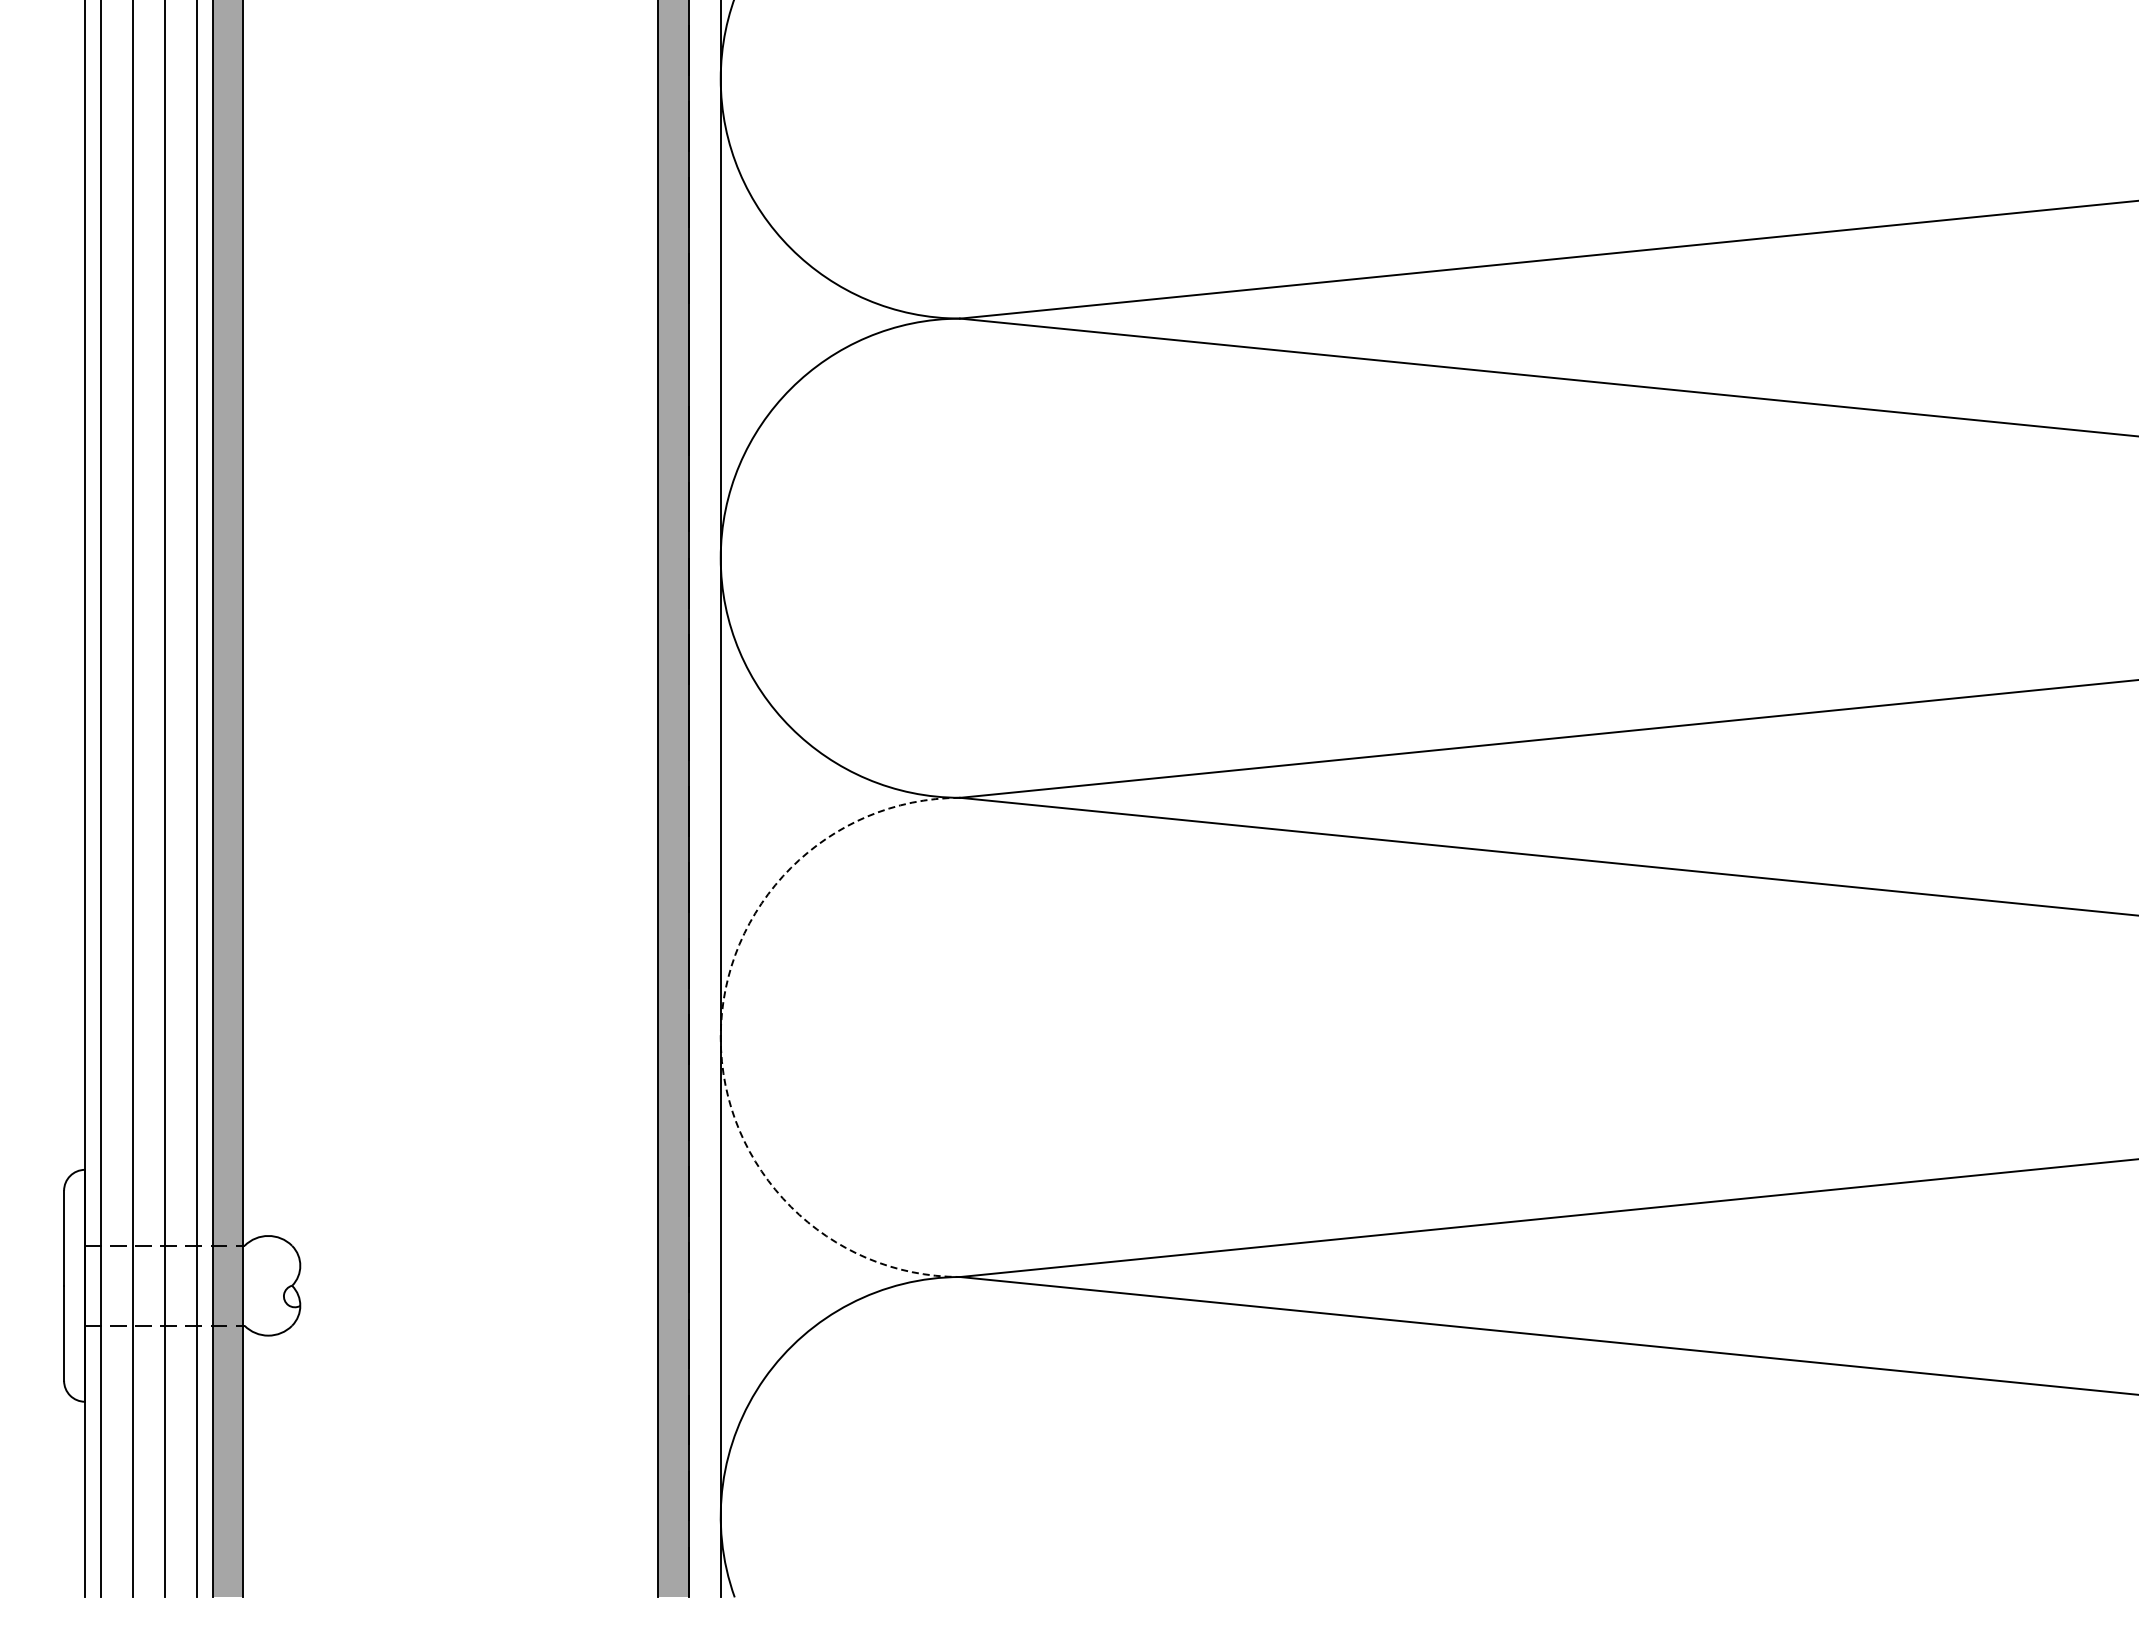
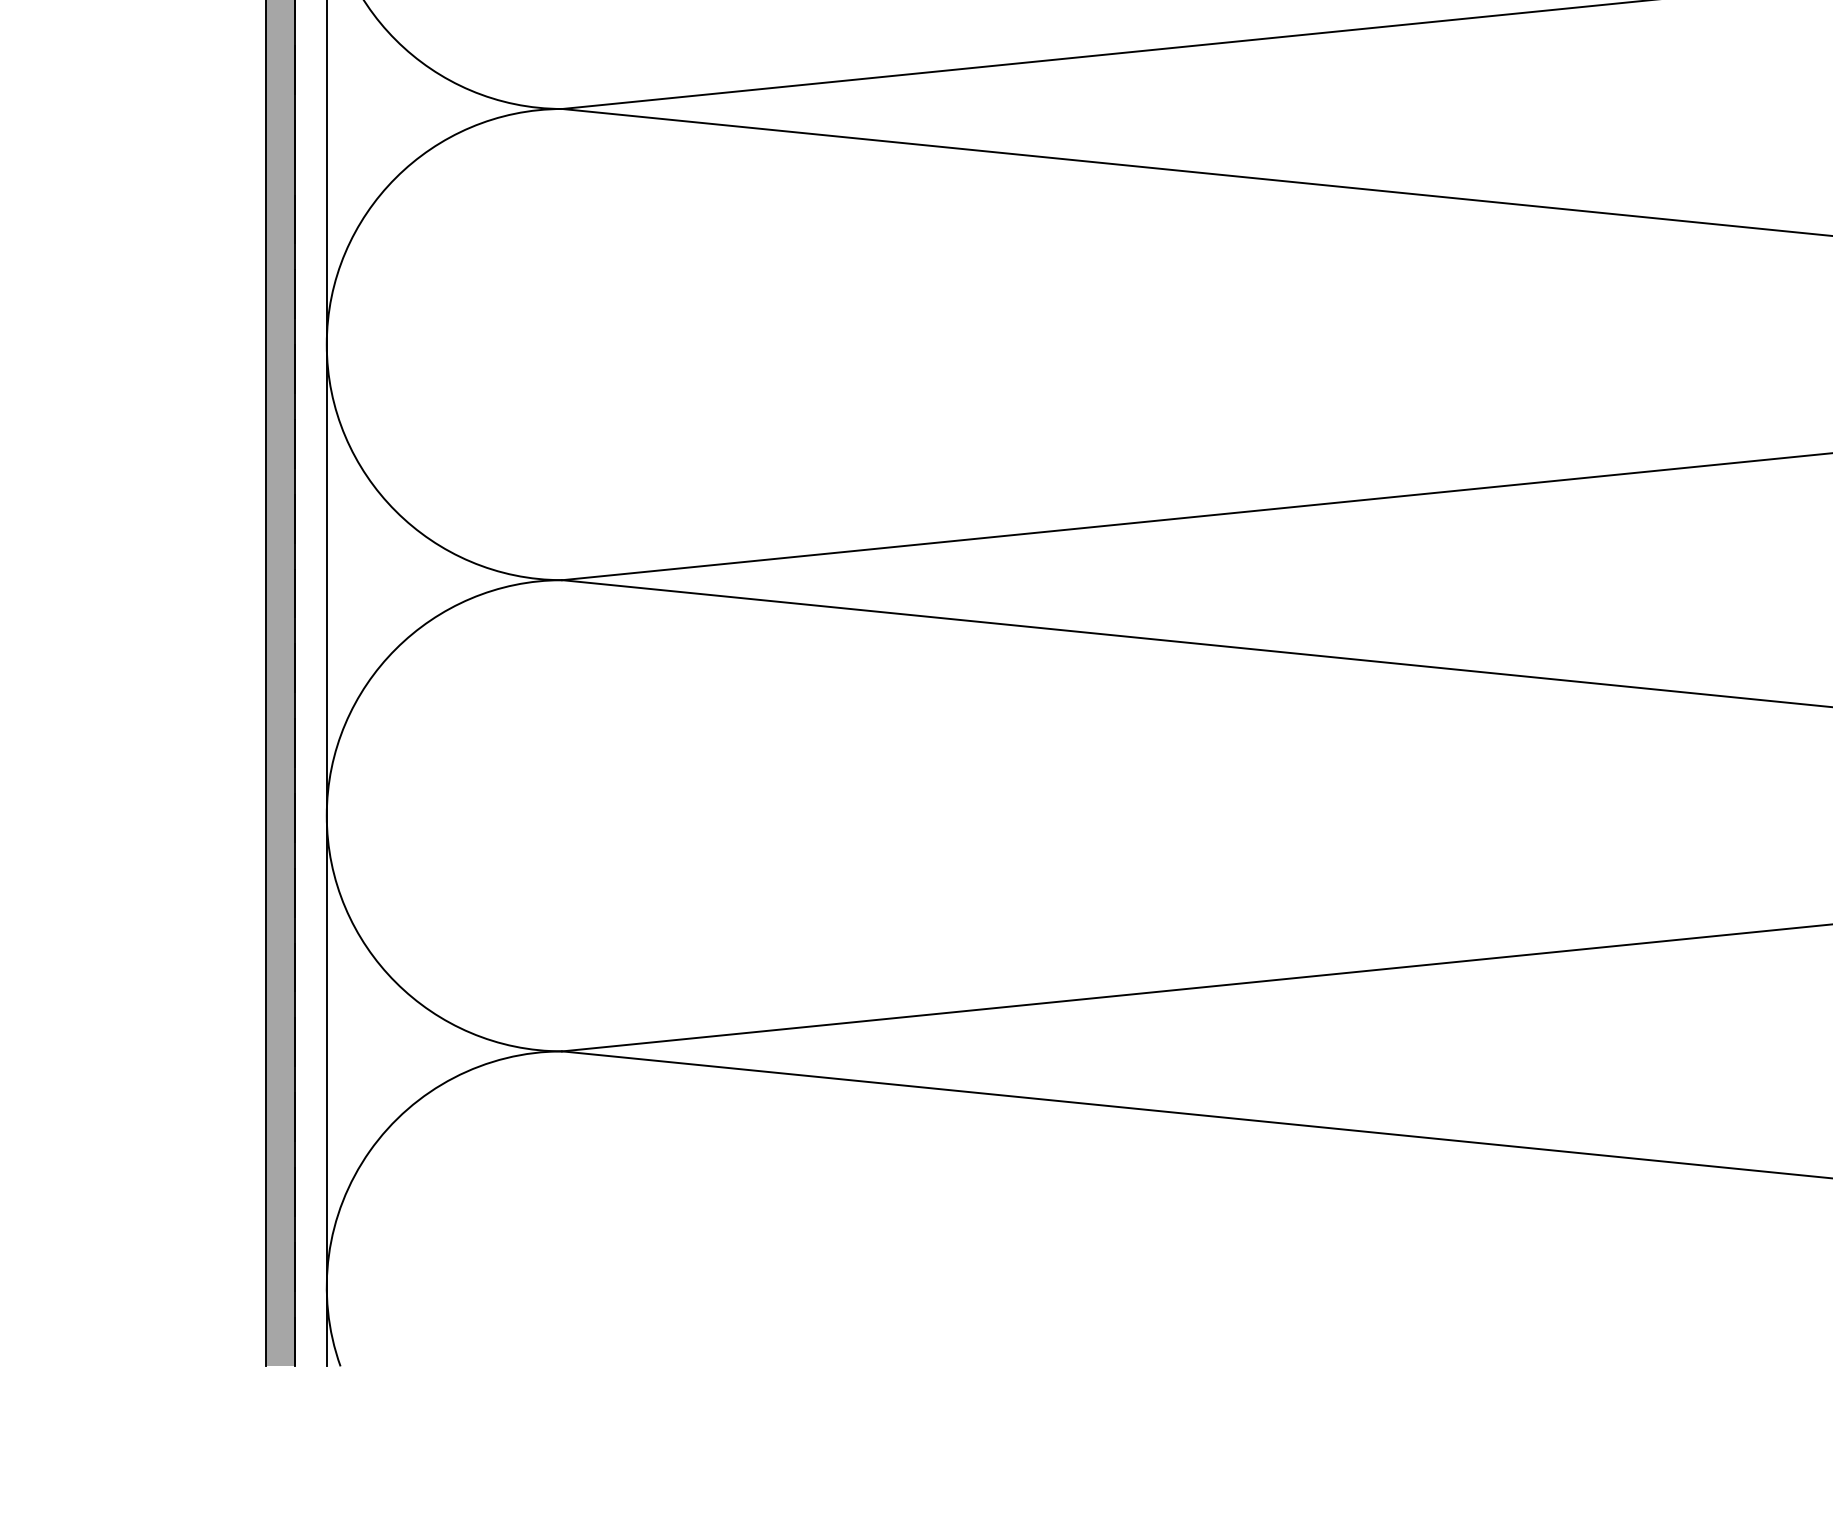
arc: (720, 1037) -> (326, 815), dashed -> solid

